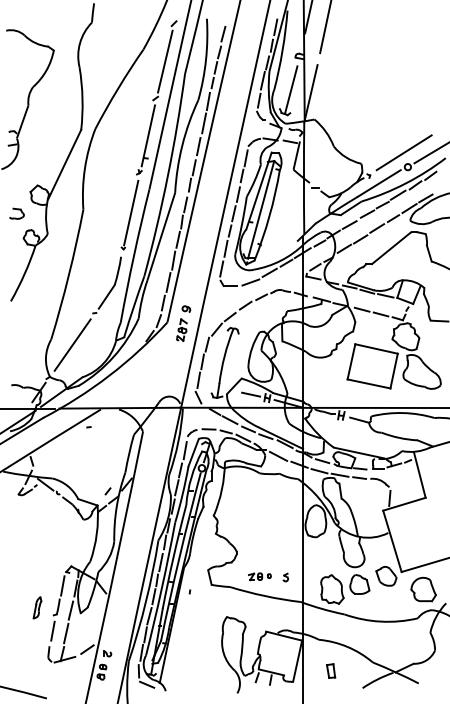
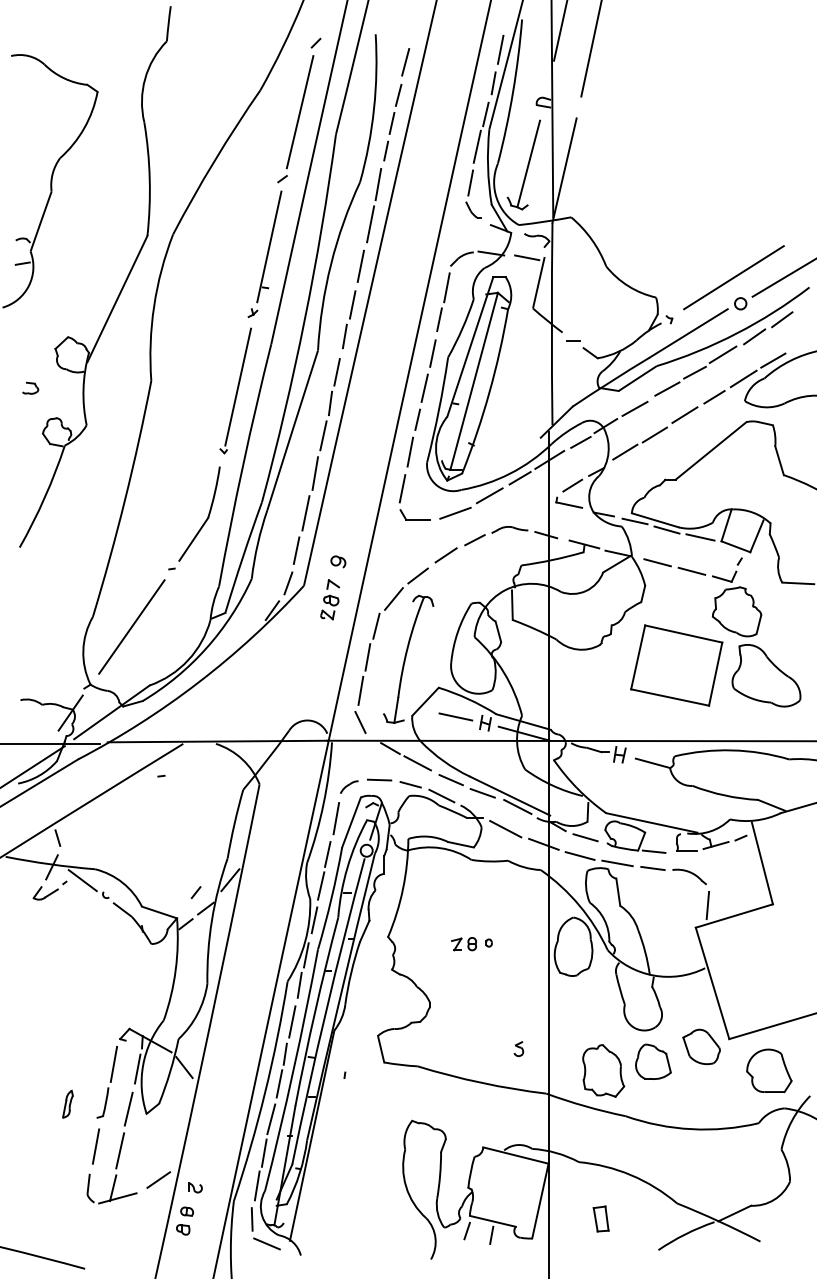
part: (16, 213) -> (29, 387), size x0.6
part: (259, 576) -> (471, 943), moved
part: (37, 607) -> (67, 1103), size x0.7

